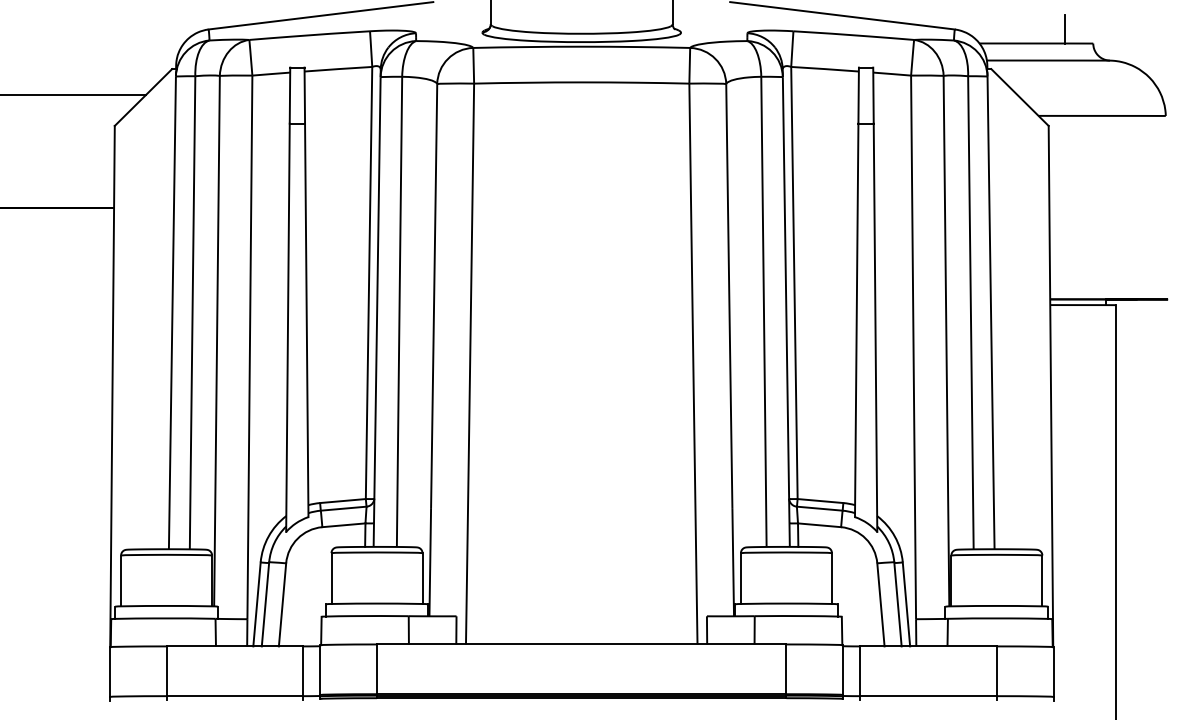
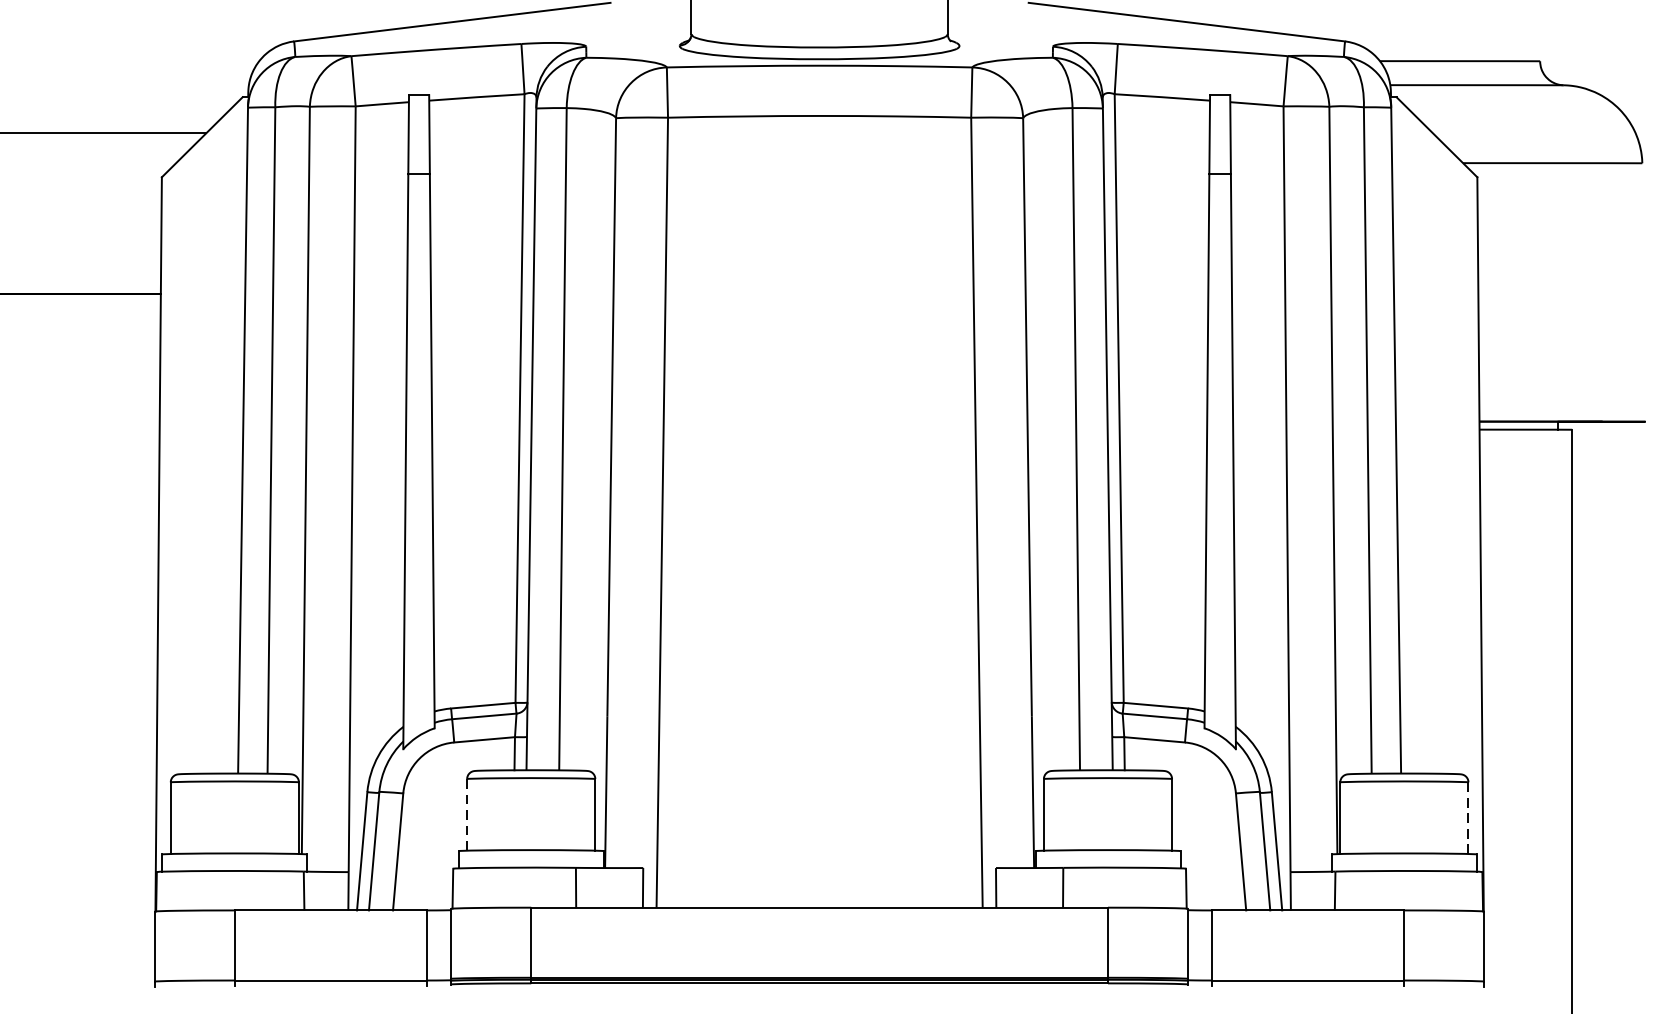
line: (1064, 29) -> (1499, 41), removed
line: (331, 579) -> (467, 816), solid -> dashed
line: (1042, 581) -> (1468, 819), solid -> dashed

